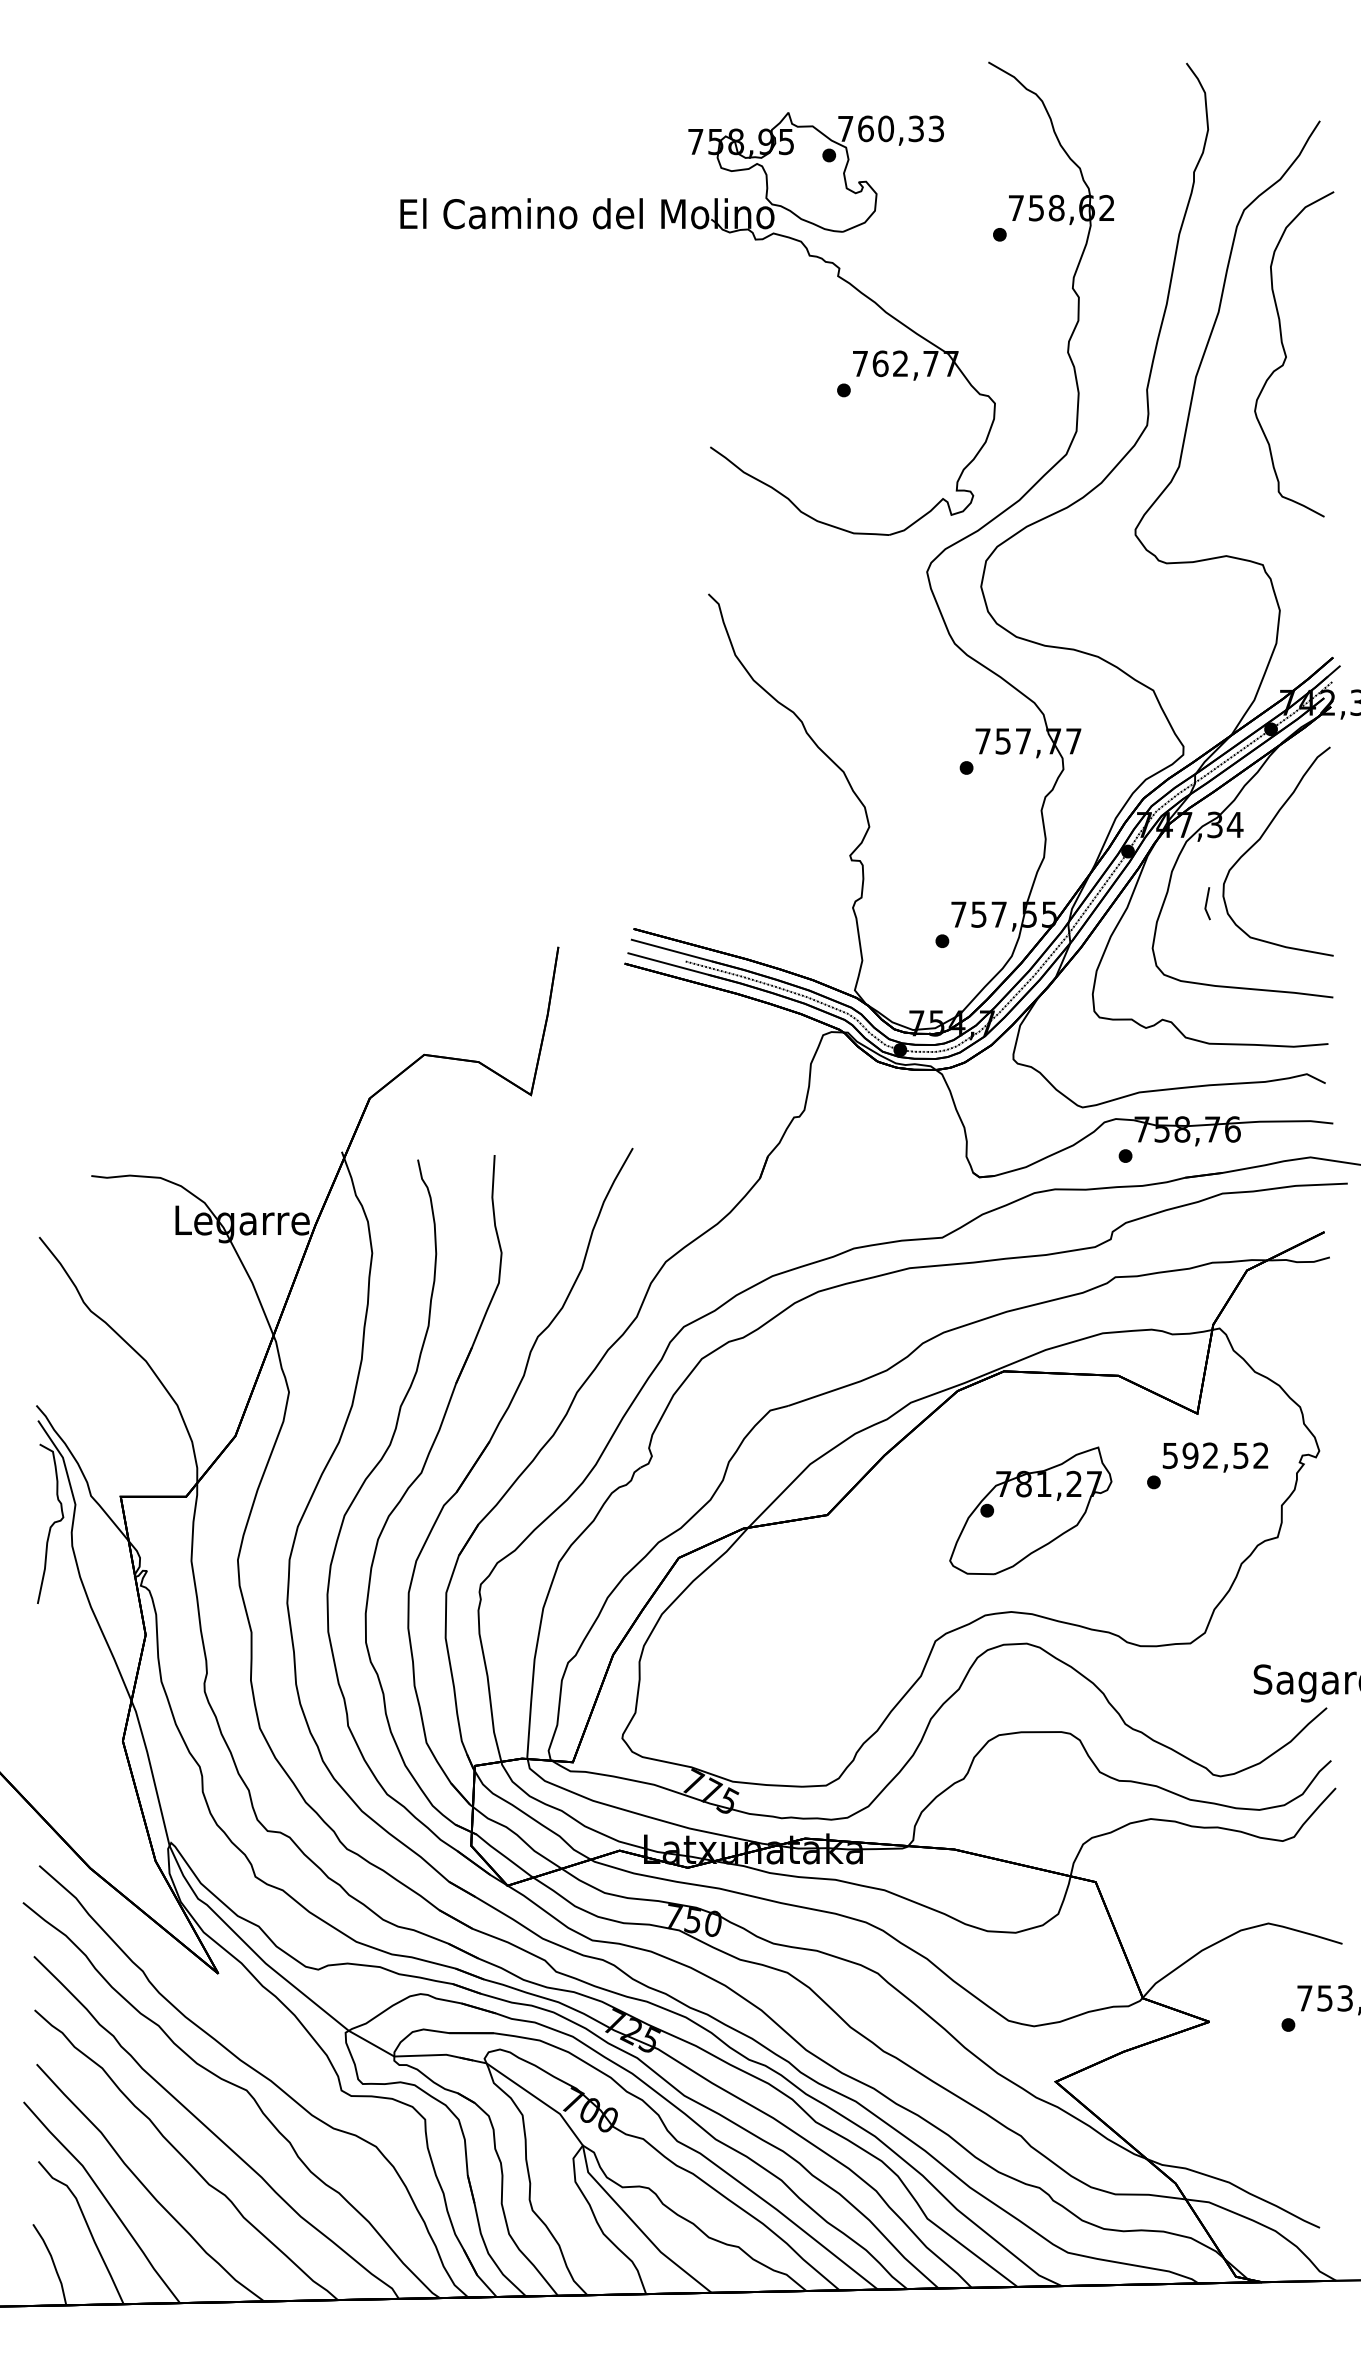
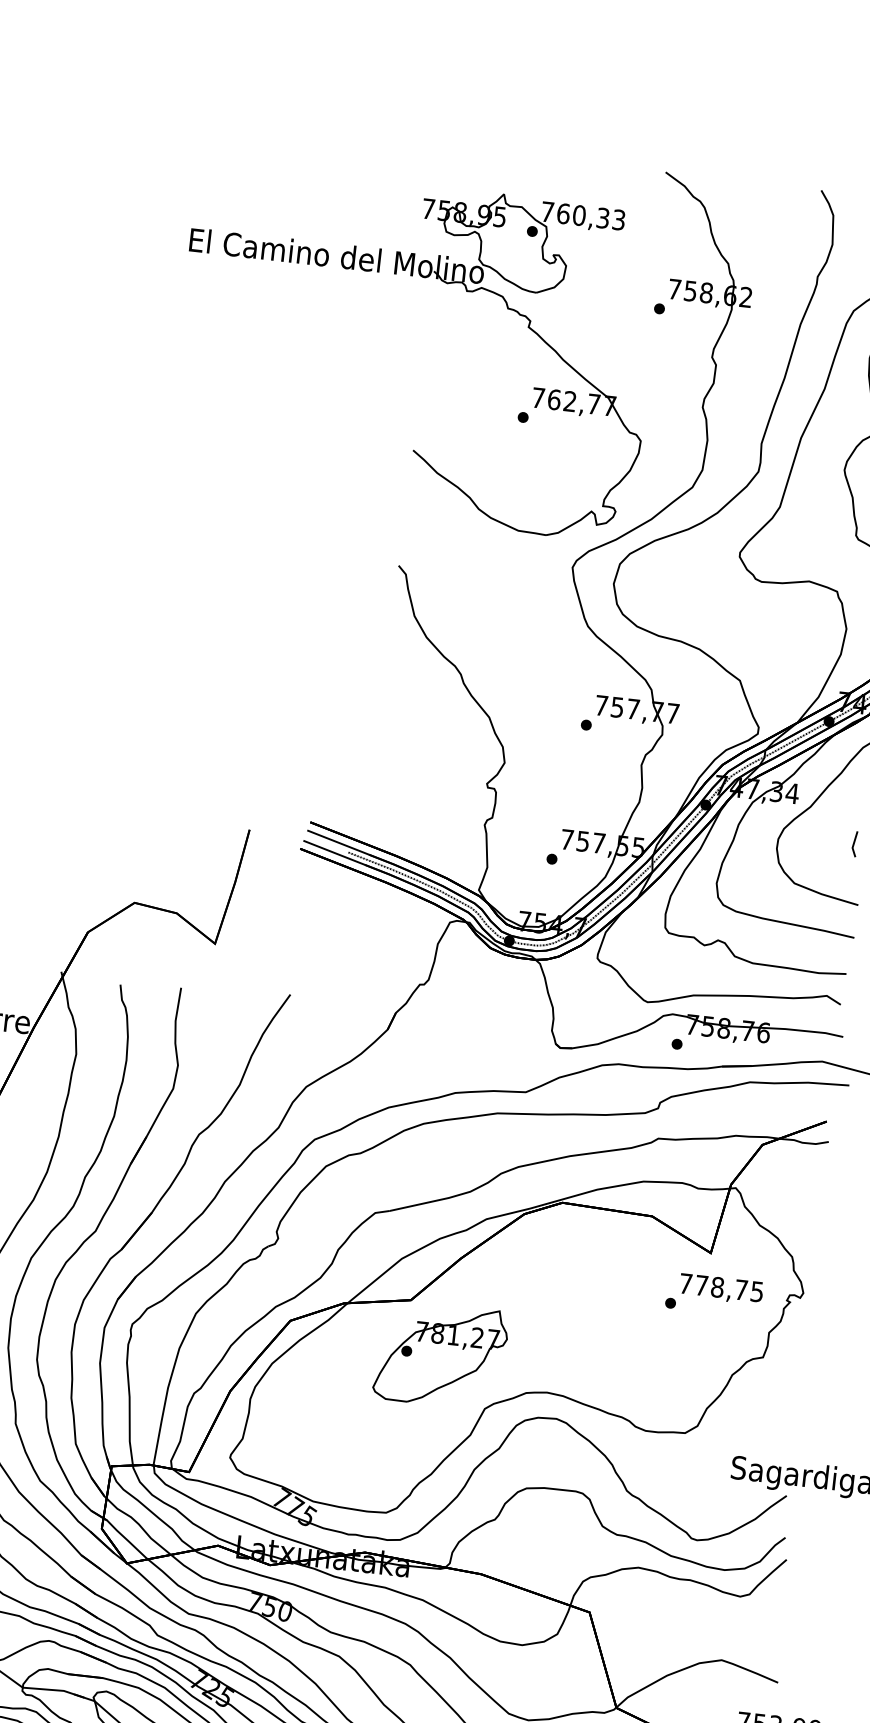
part: (1207, 903) -> (854, 844), moved
text: (1215, 1455) -> (721, 1287), 592,52 -> 778,75
part: (1030, 1510) -> (440, 1354), moved

